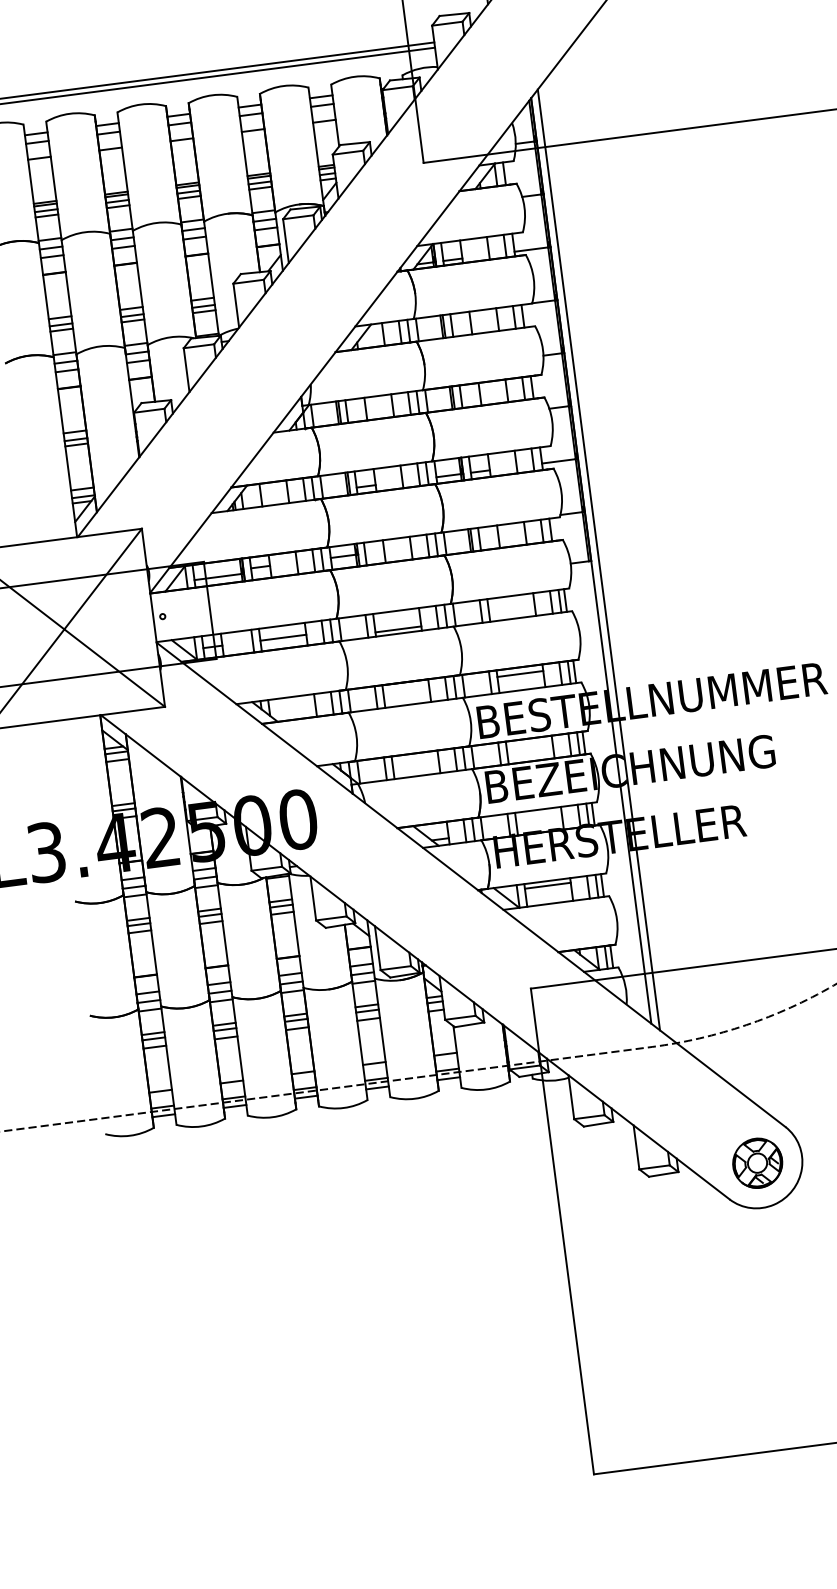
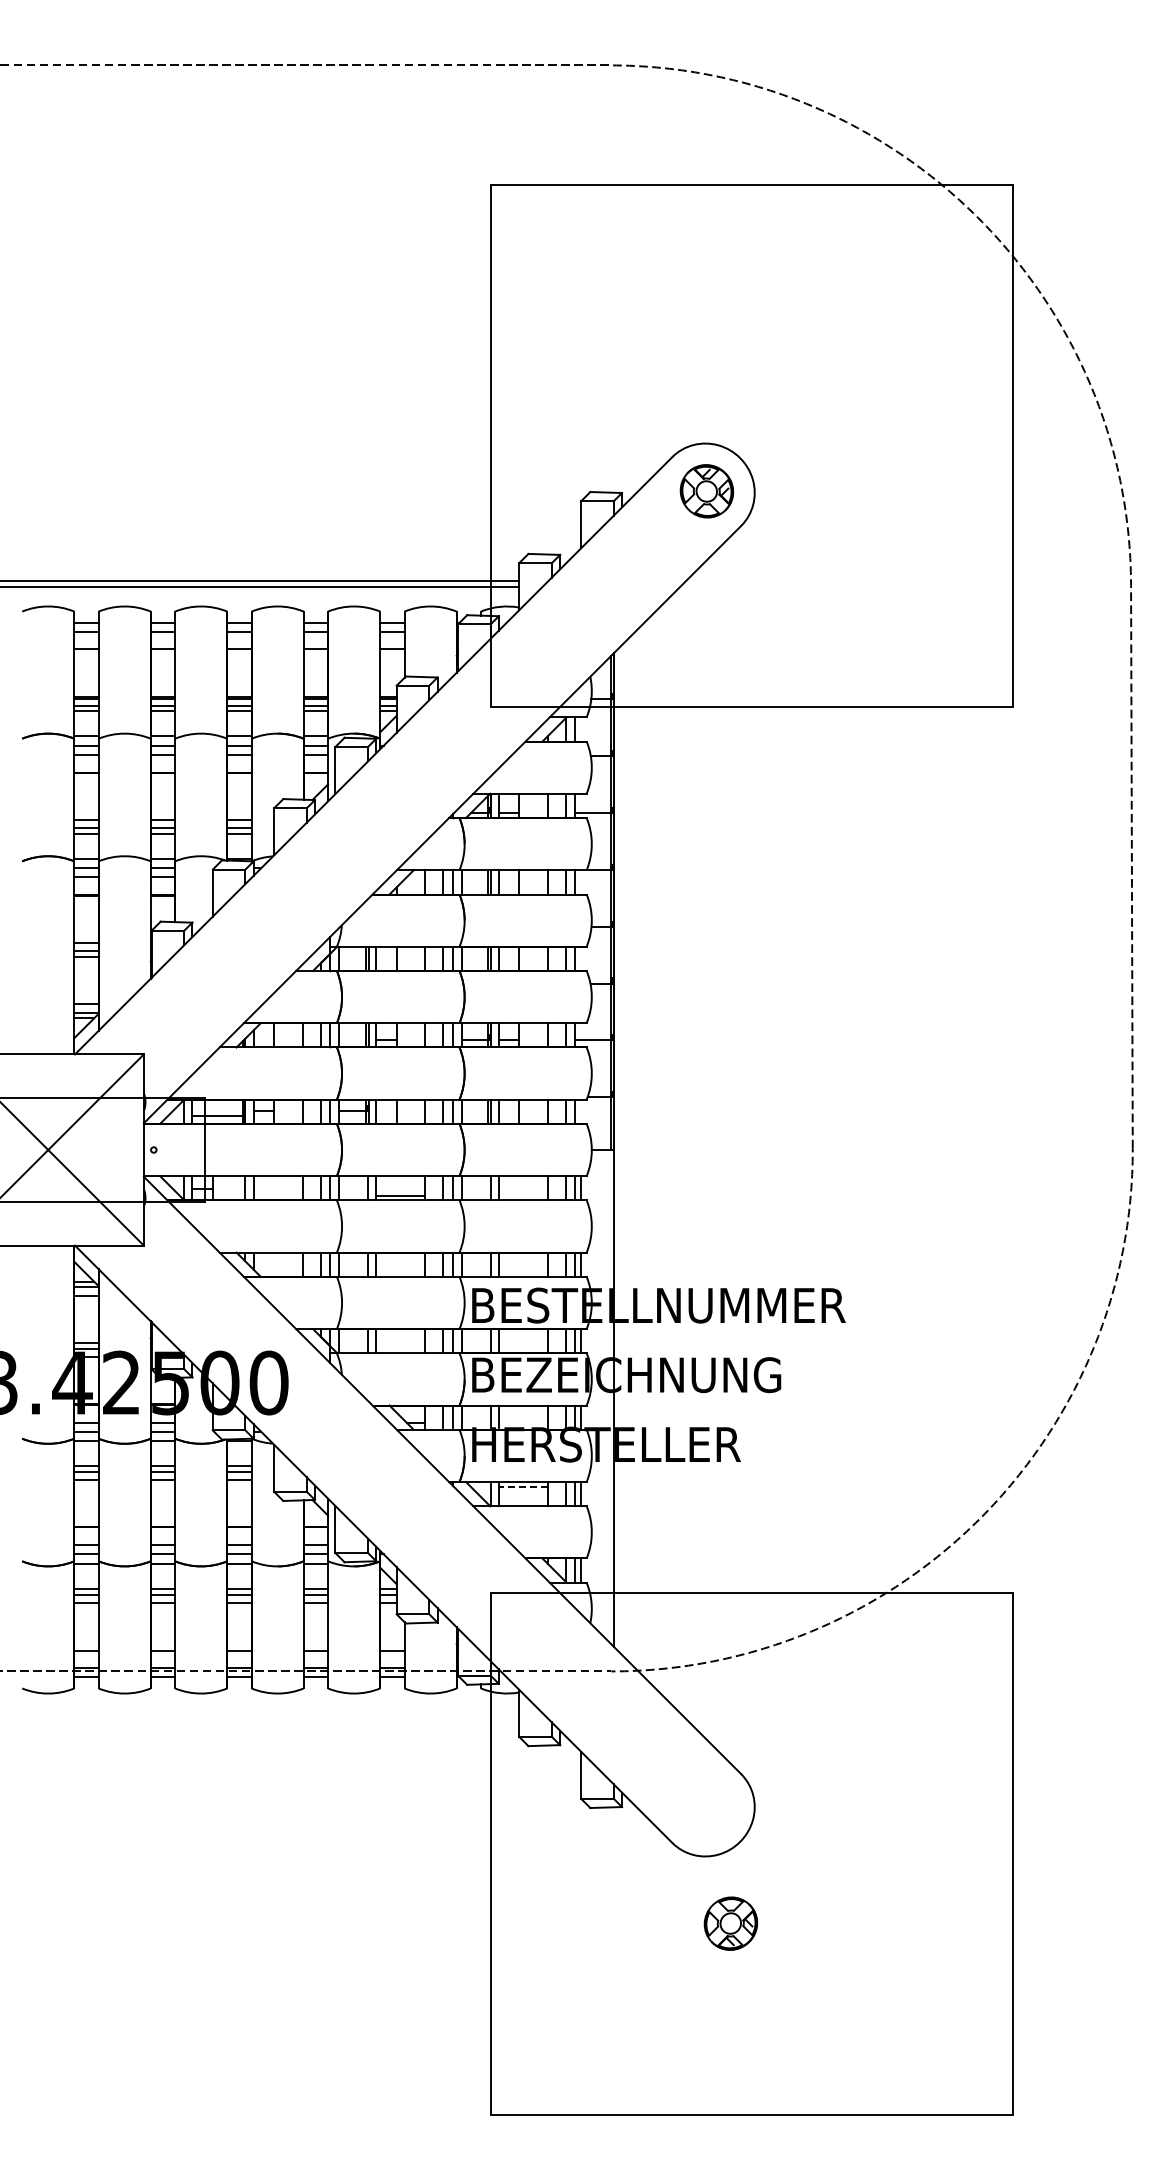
line: (599, 559) -> (622, 1149), removed
line: (282, 637) -> (277, 1188), removed
line: (520, 673) -> (523, 1259), removed
line: (547, 885) -> (523, 1486), solid -> dashed
part: (757, 1163) -> (730, 1923), moved

